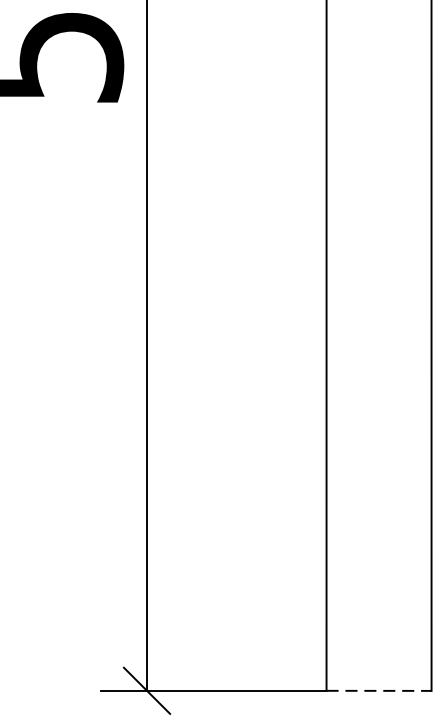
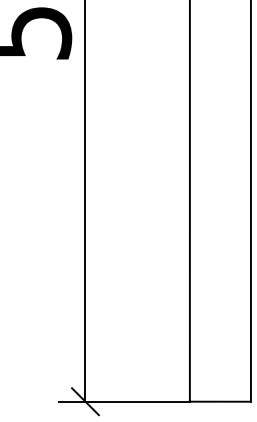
line: (379, 690) -> (220, 401), dashed -> solid

